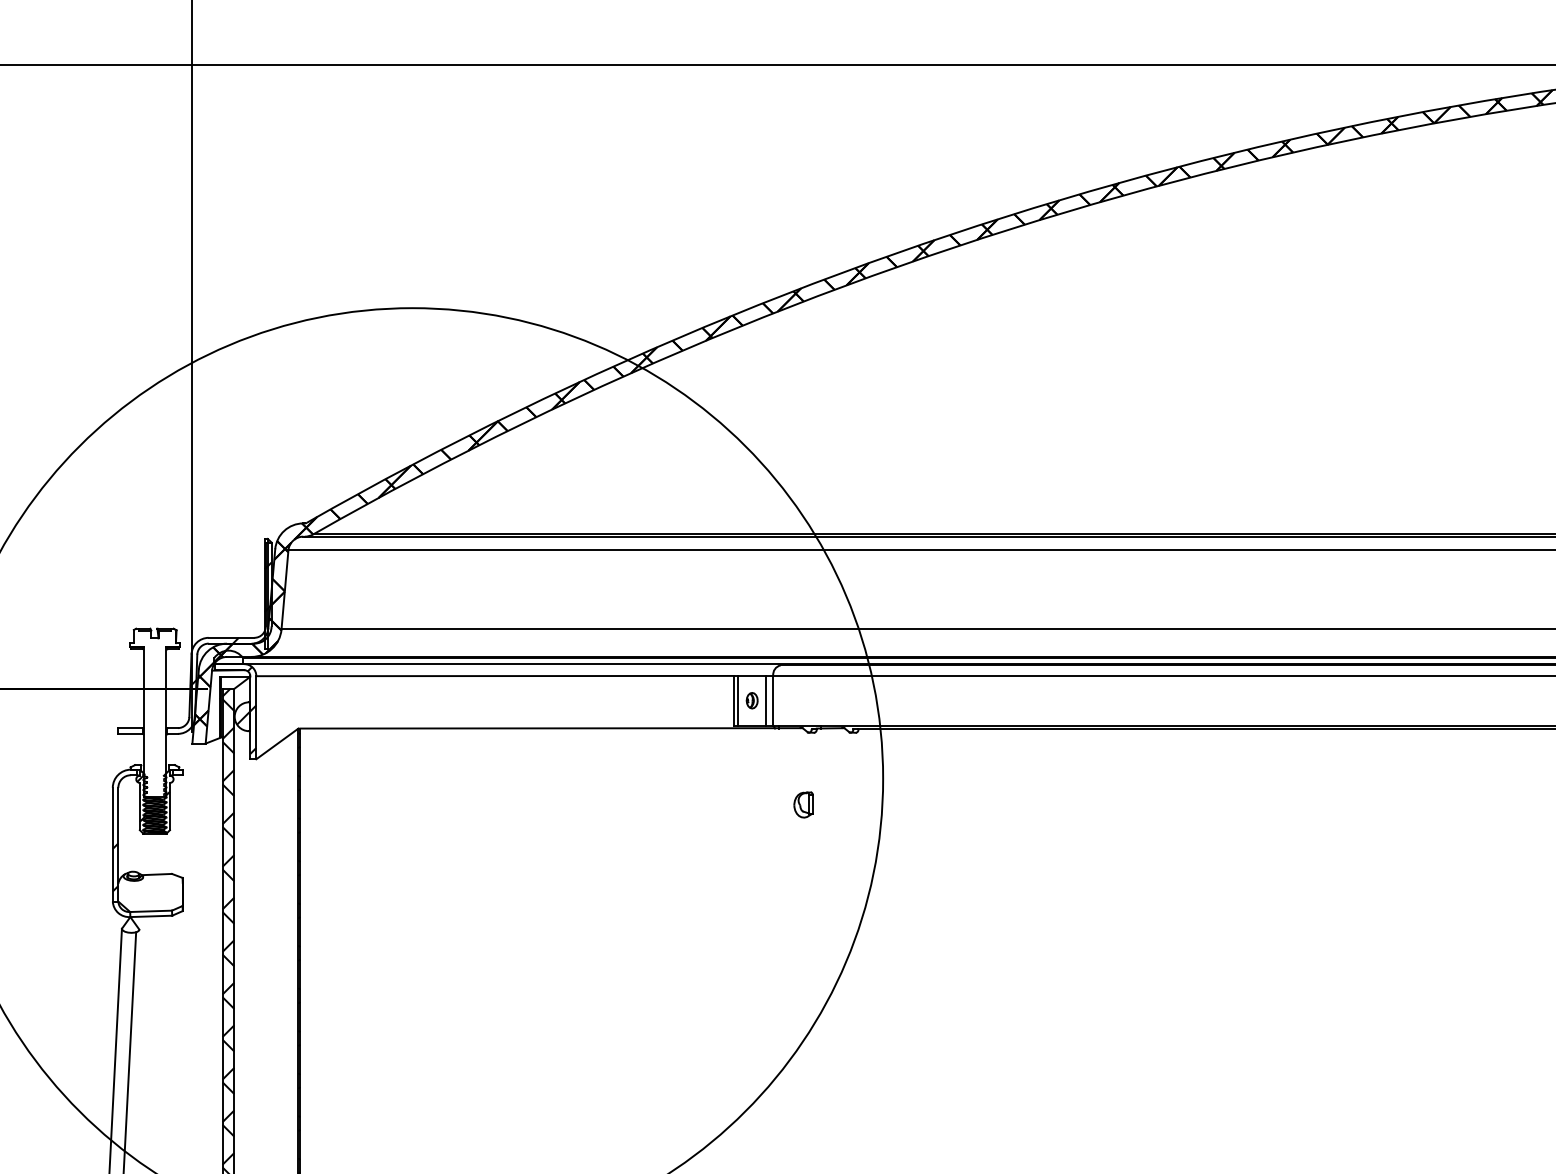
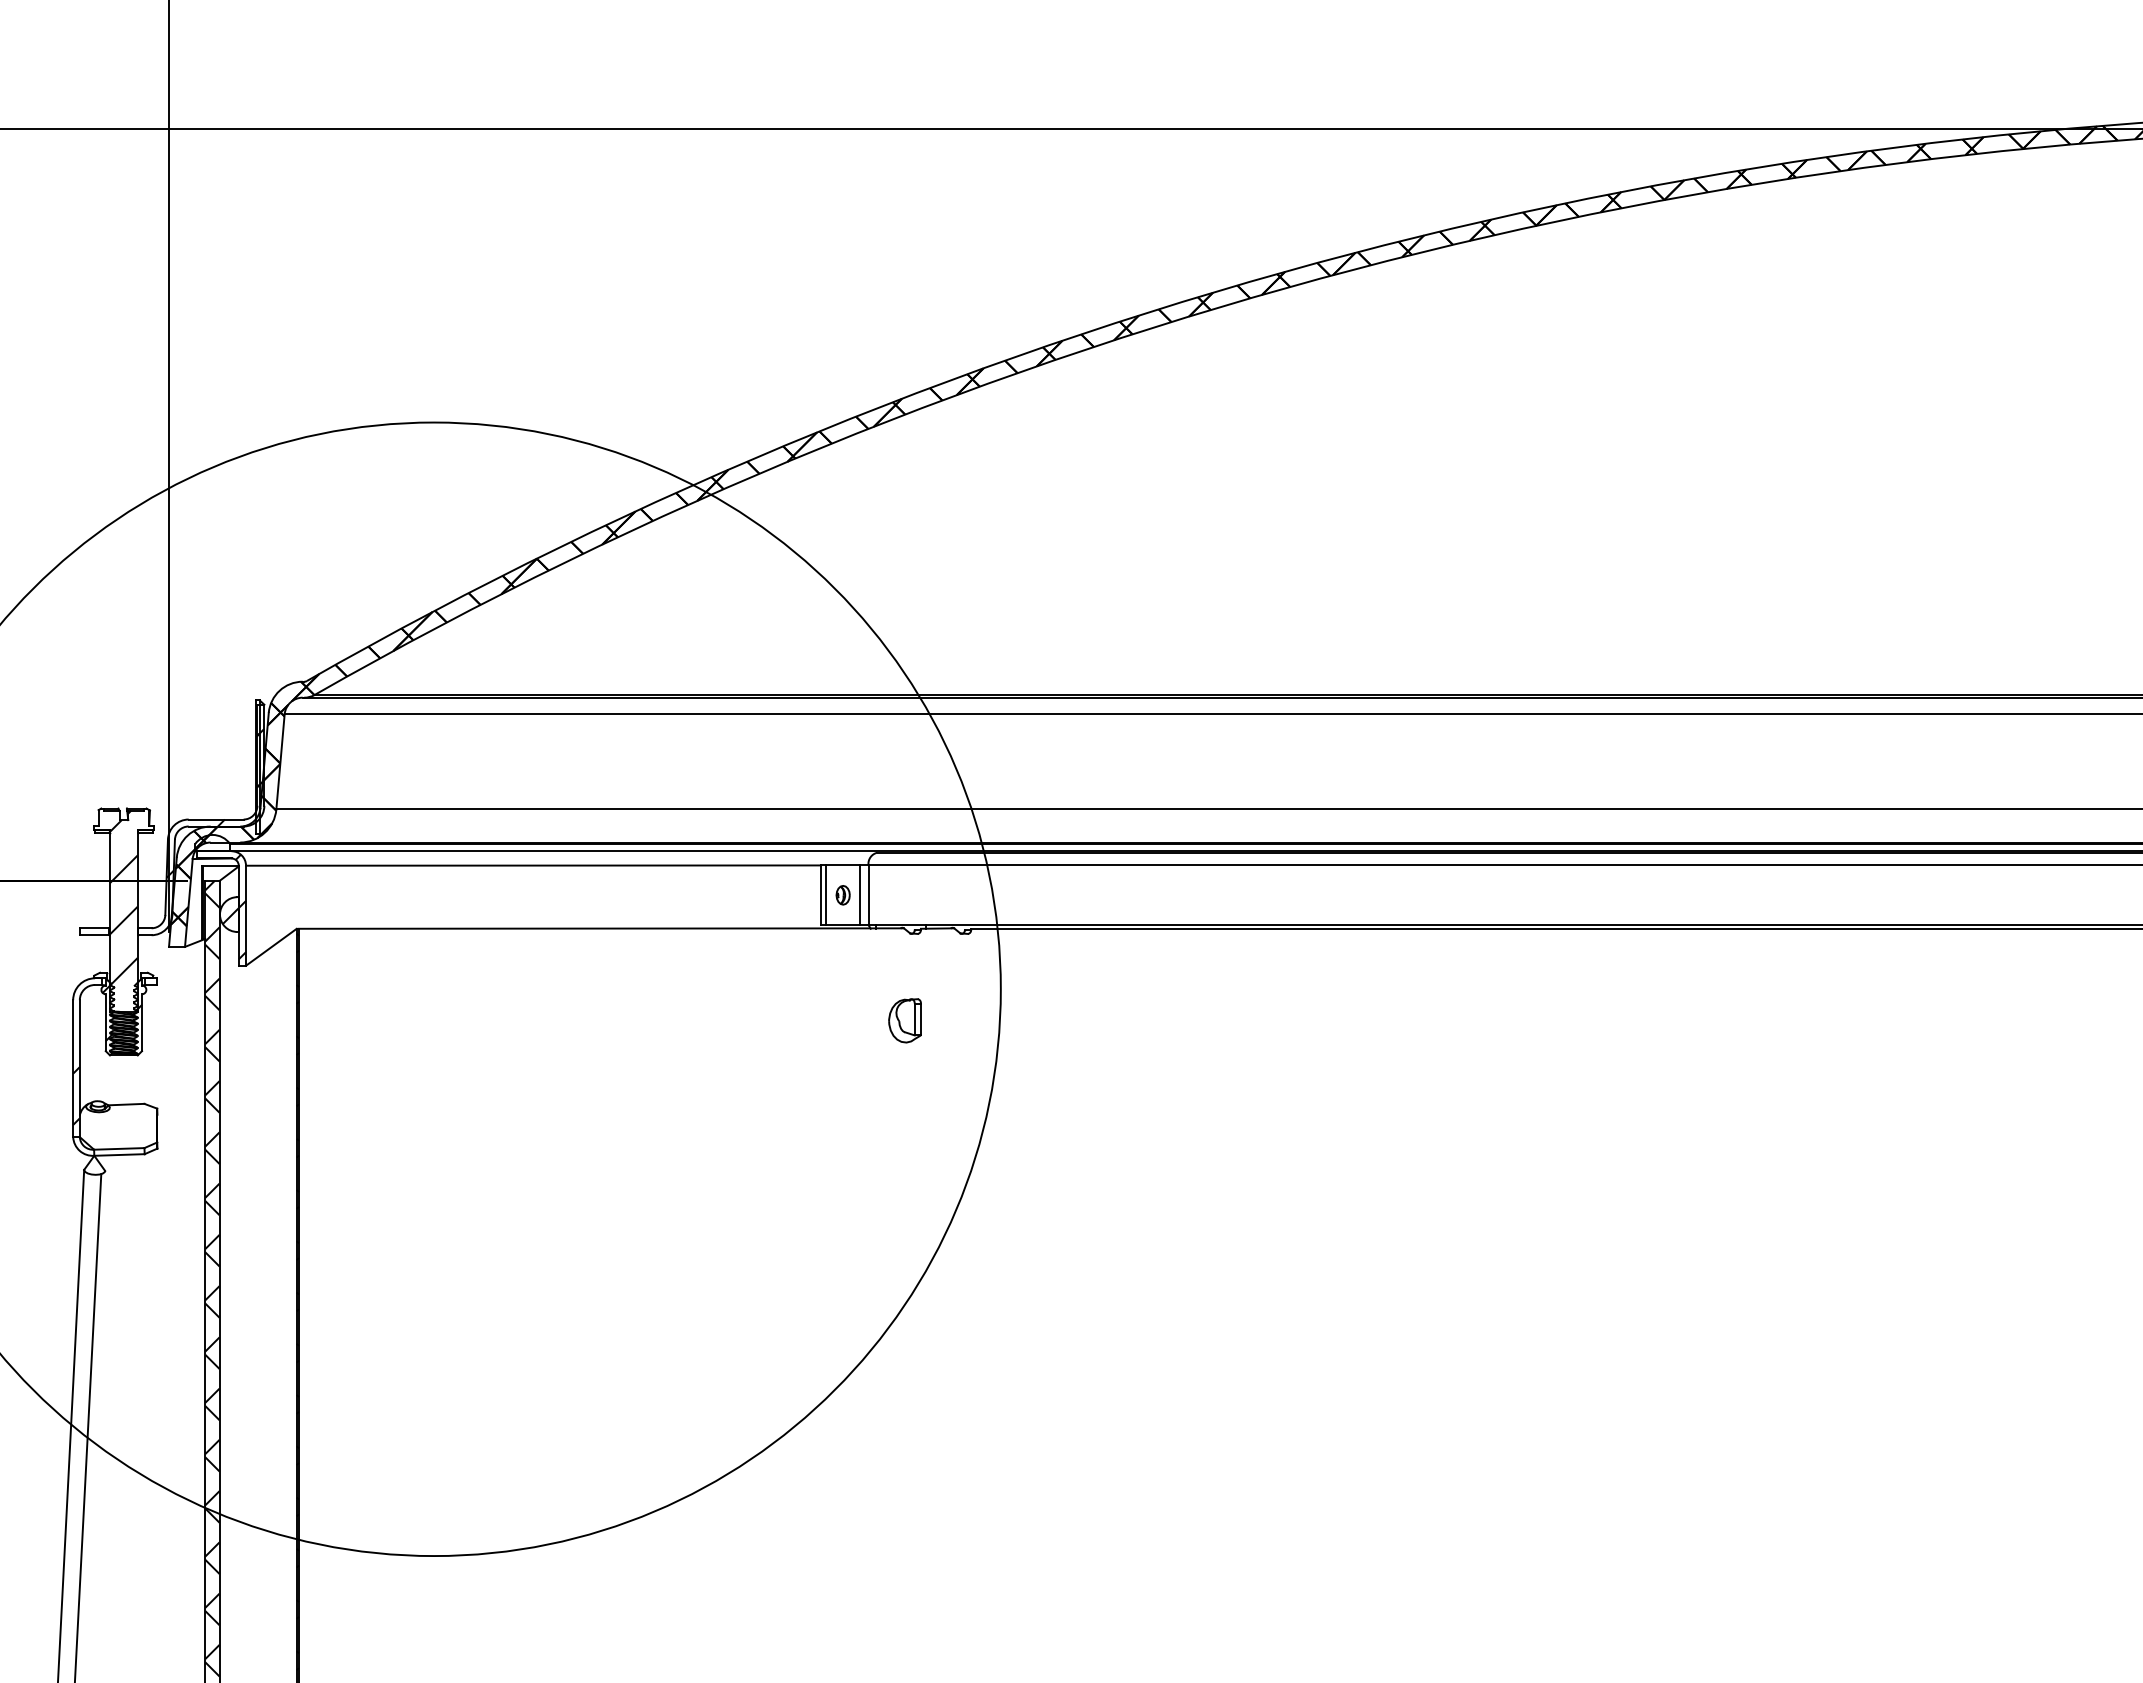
hatch: (154, 713) -> (123, 910), added
part: (803, 804) -> (904, 1020), size x1.43

